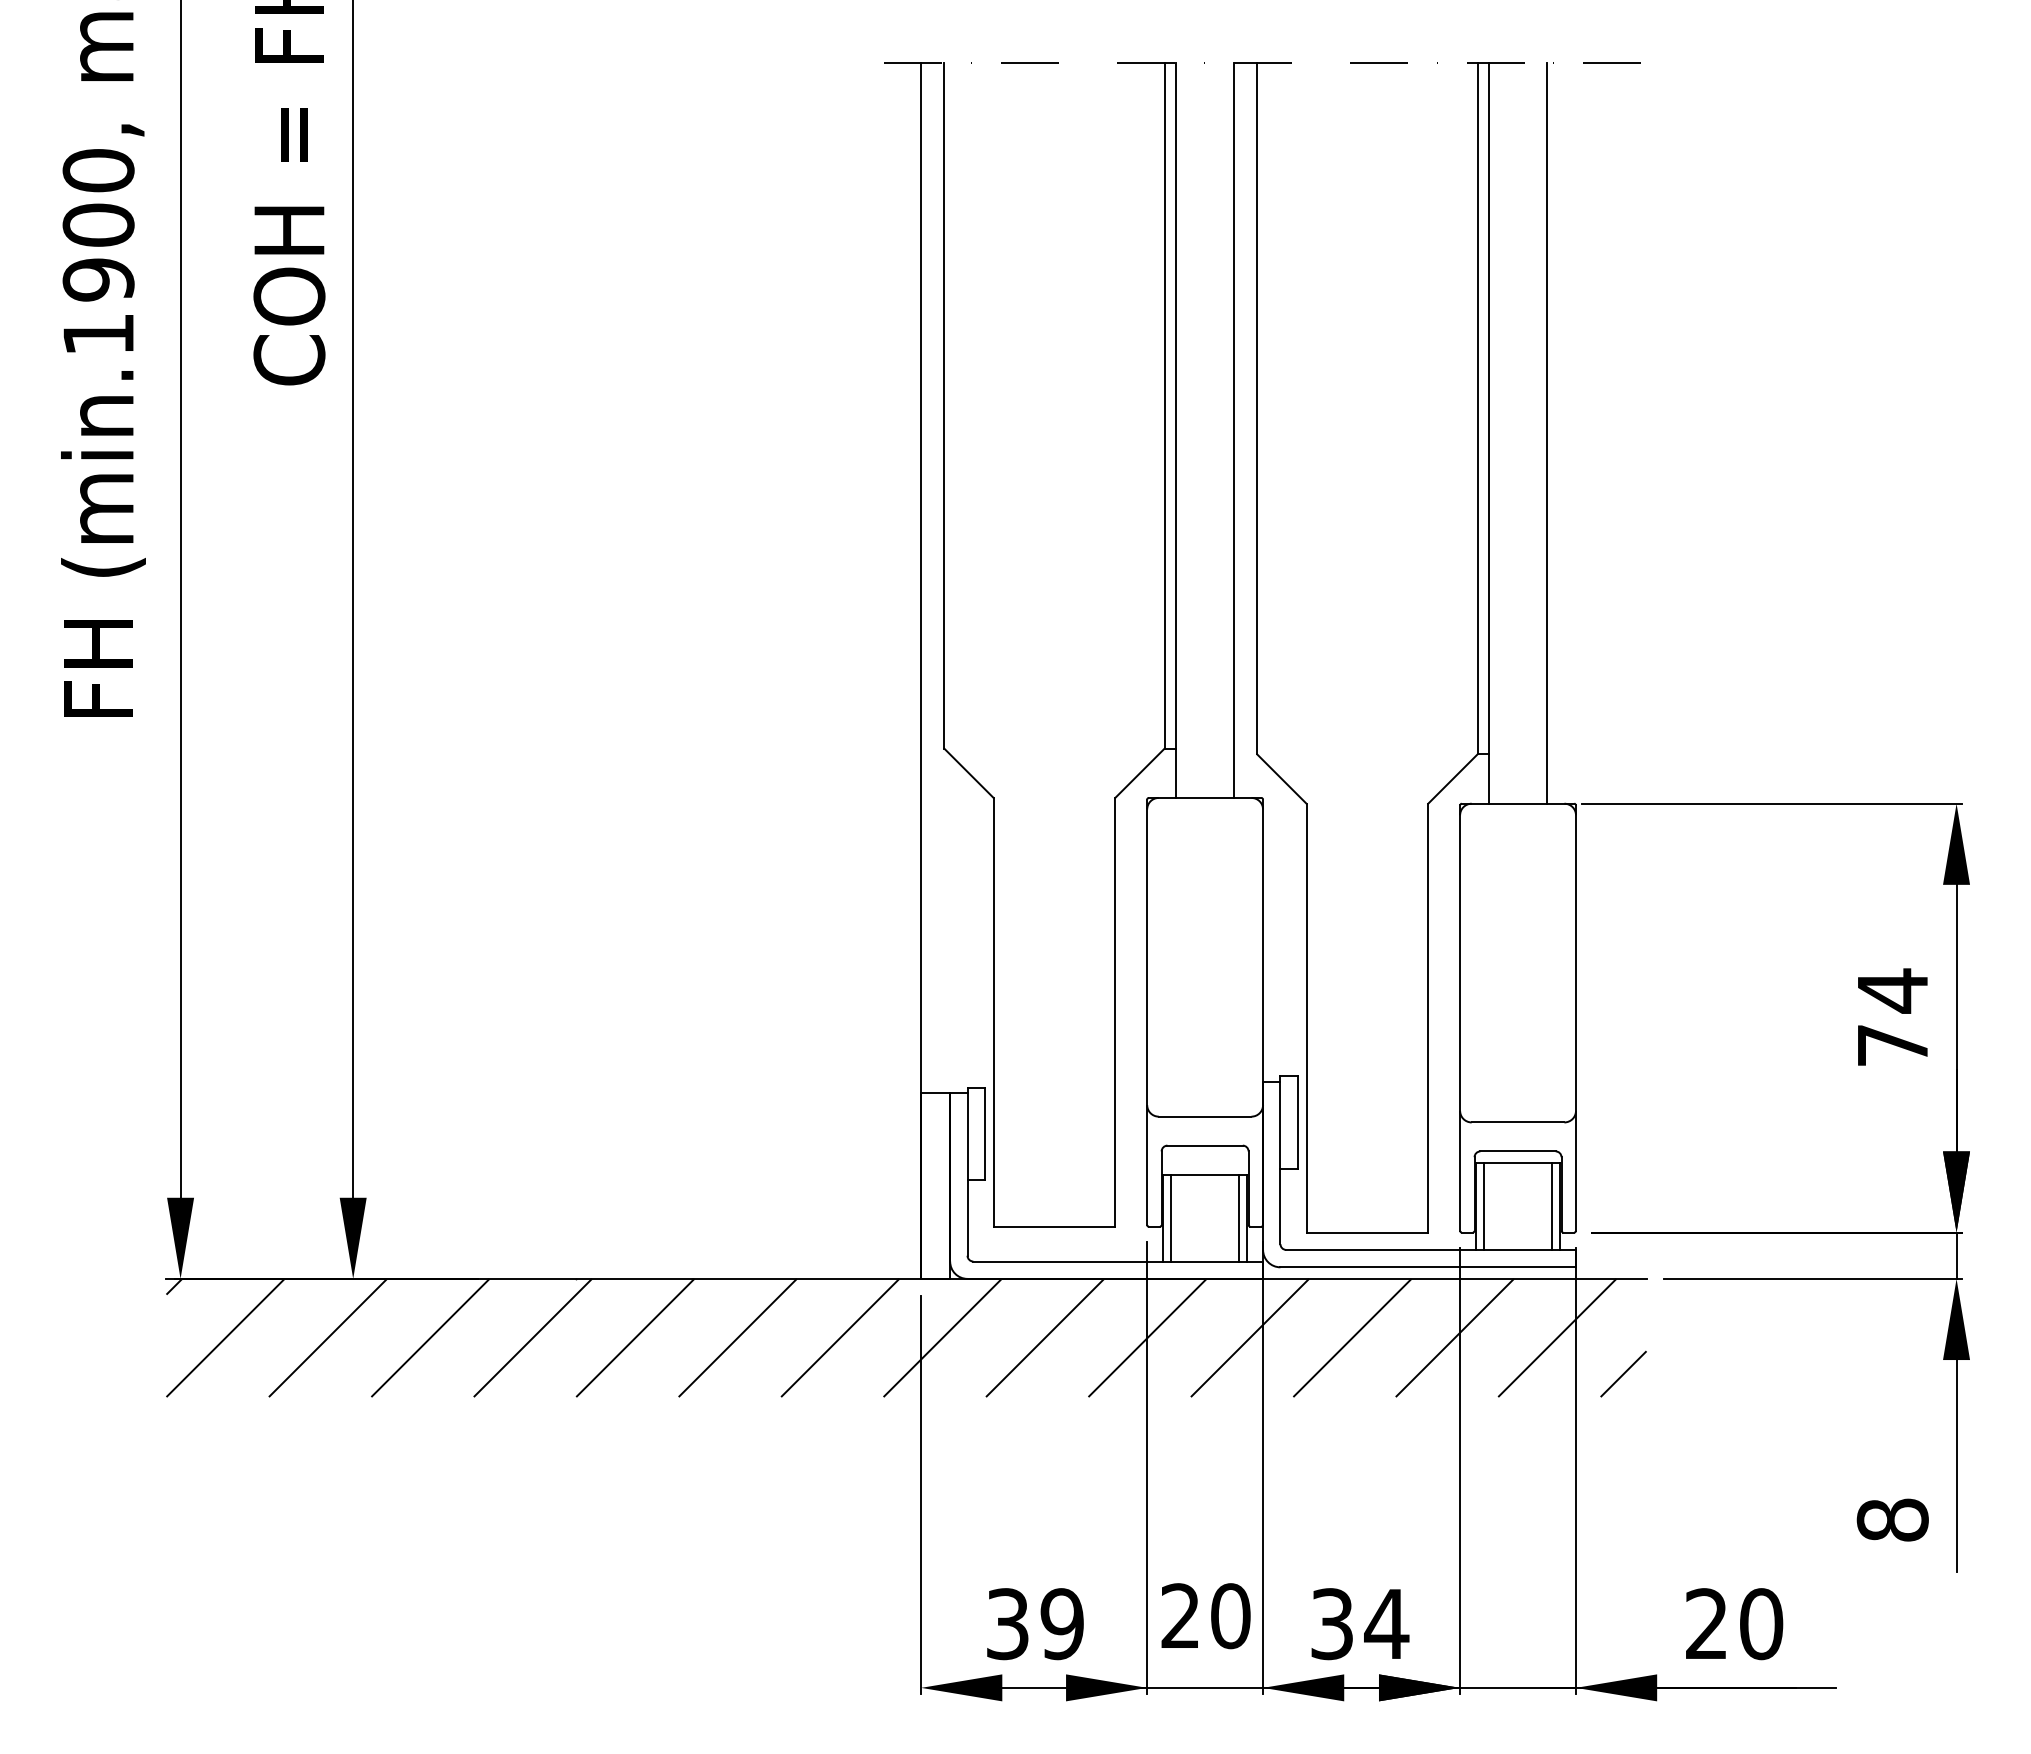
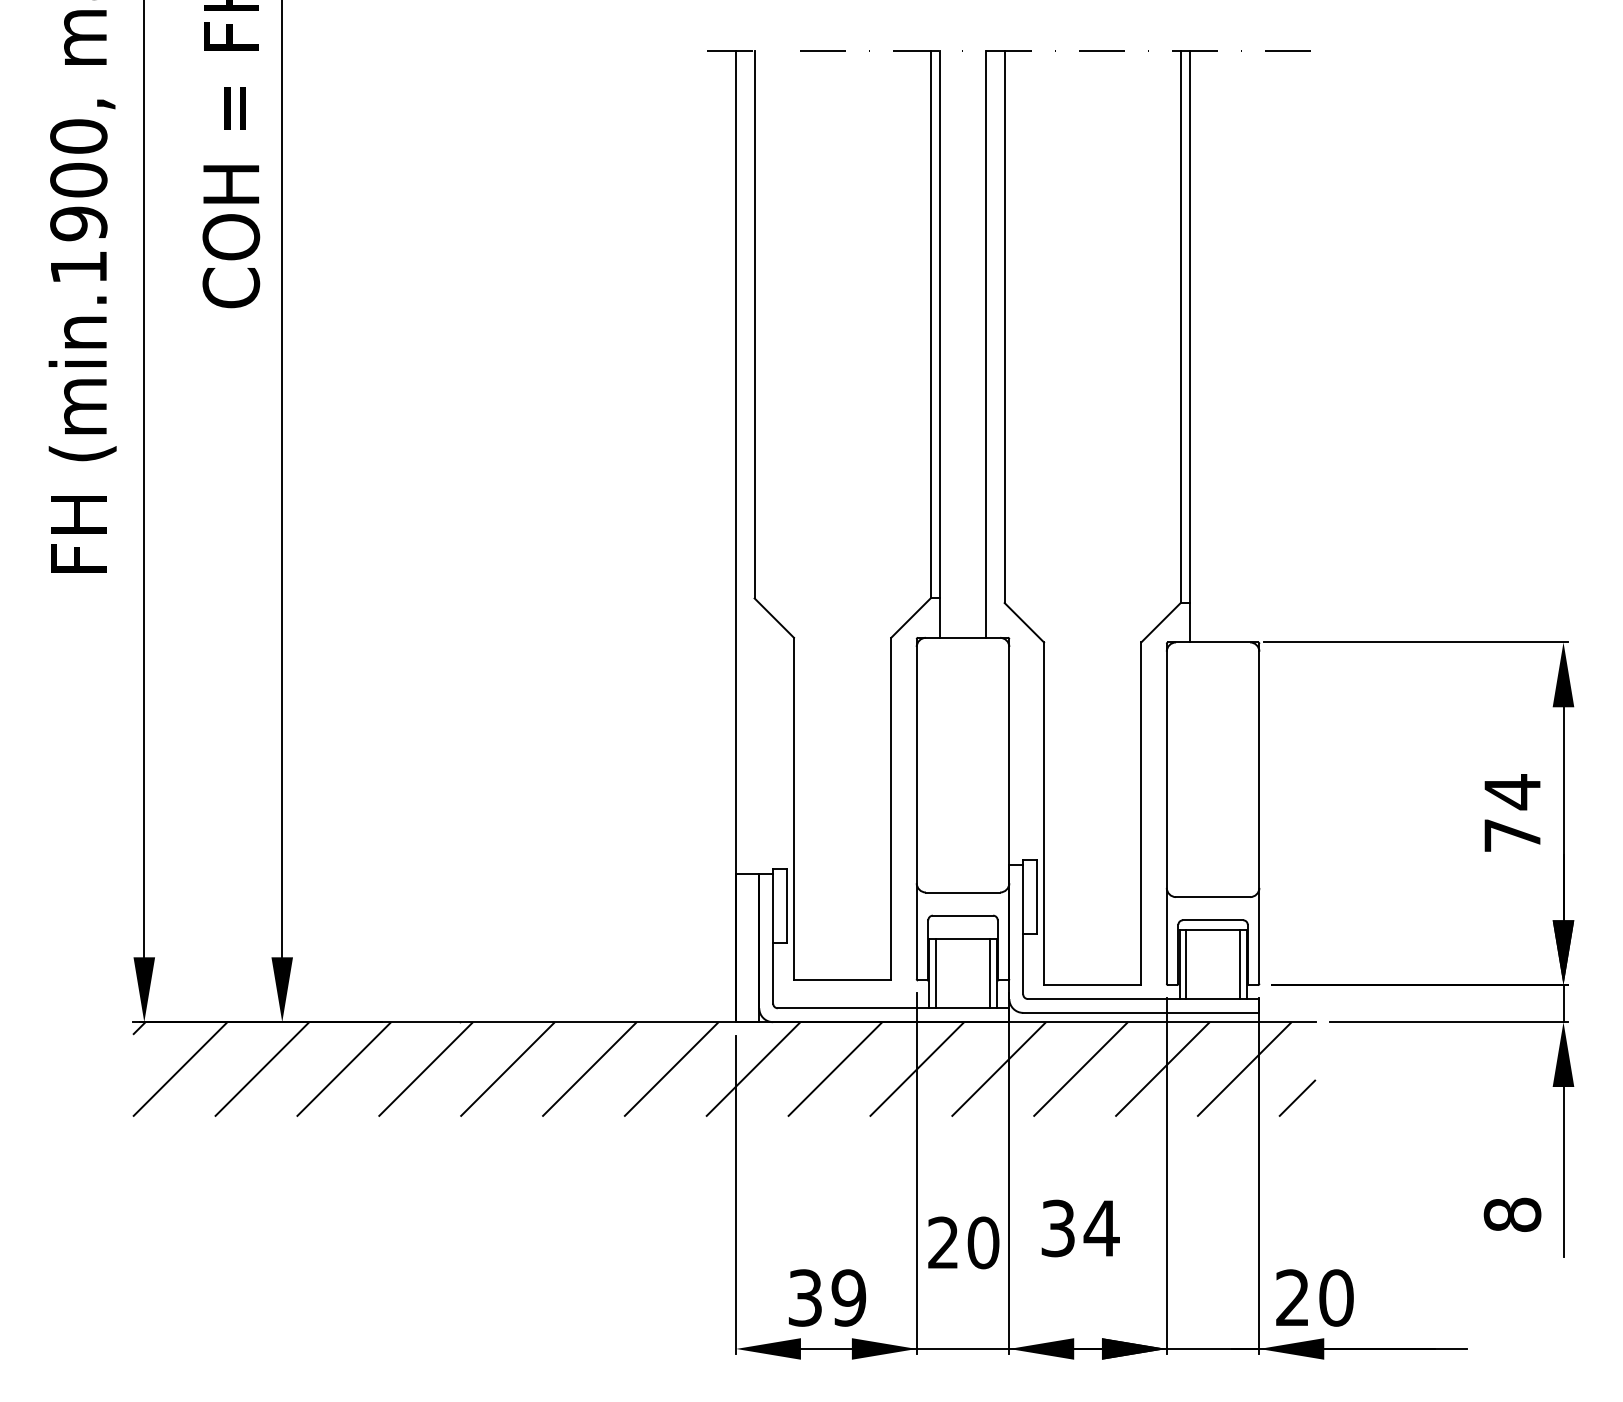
line: (1547, 433) -> (1236, 346), removed
text: (1205, 1616) -> (963, 1243), moved
text: (1360, 1624) -> (1080, 1228), moved
text: (1734, 1624) -> (1314, 1298), moved

